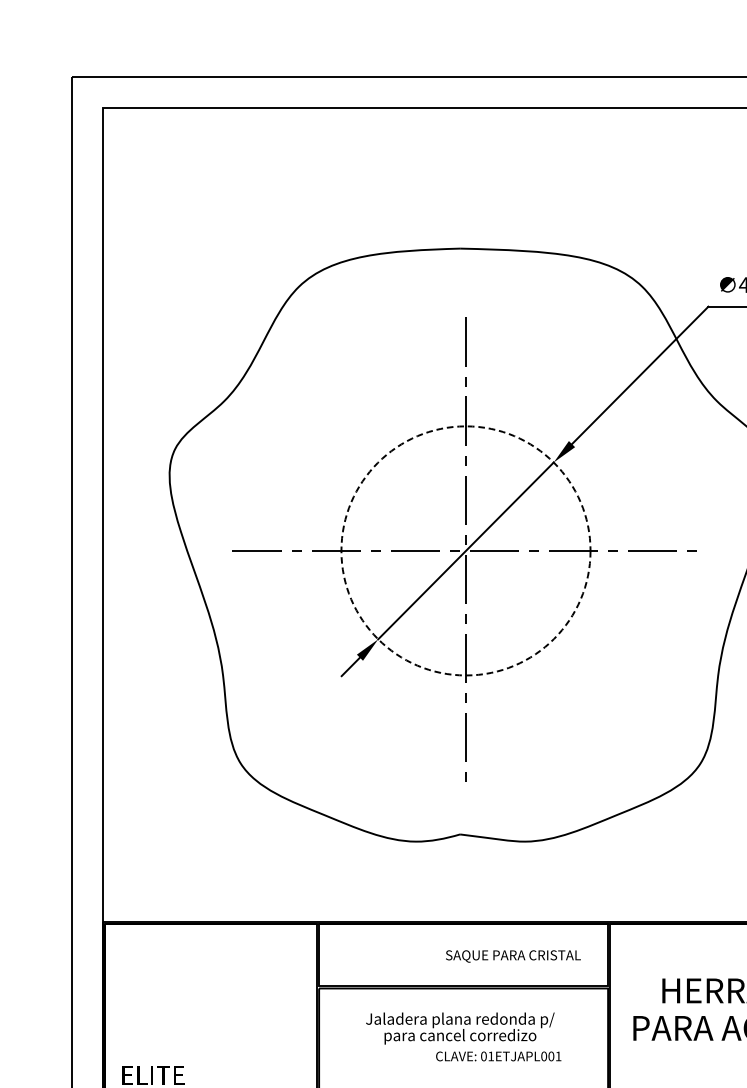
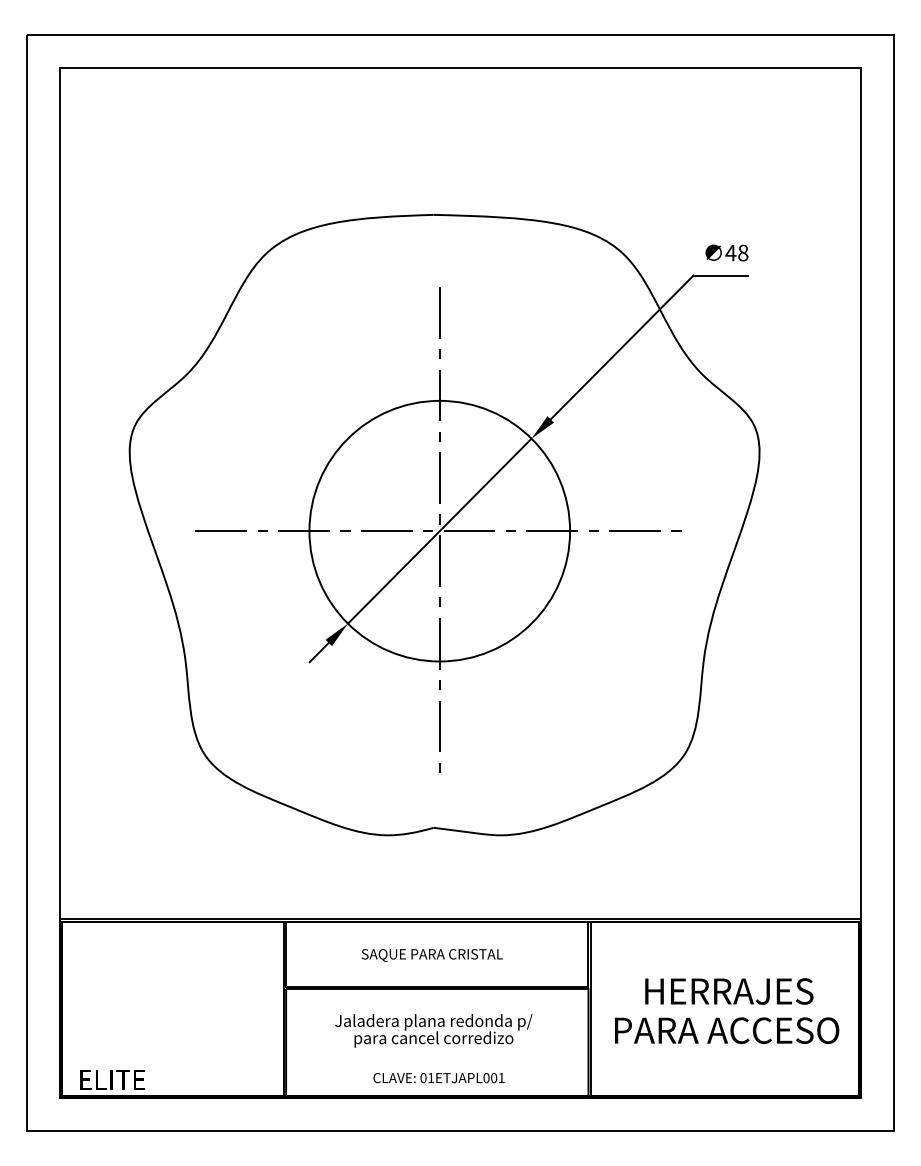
circle: (465, 550) -> (439, 530), dashed -> solid
text: (512, 956) -> (431, 955), moved
text: (498, 1056) -> (438, 1078), moved

